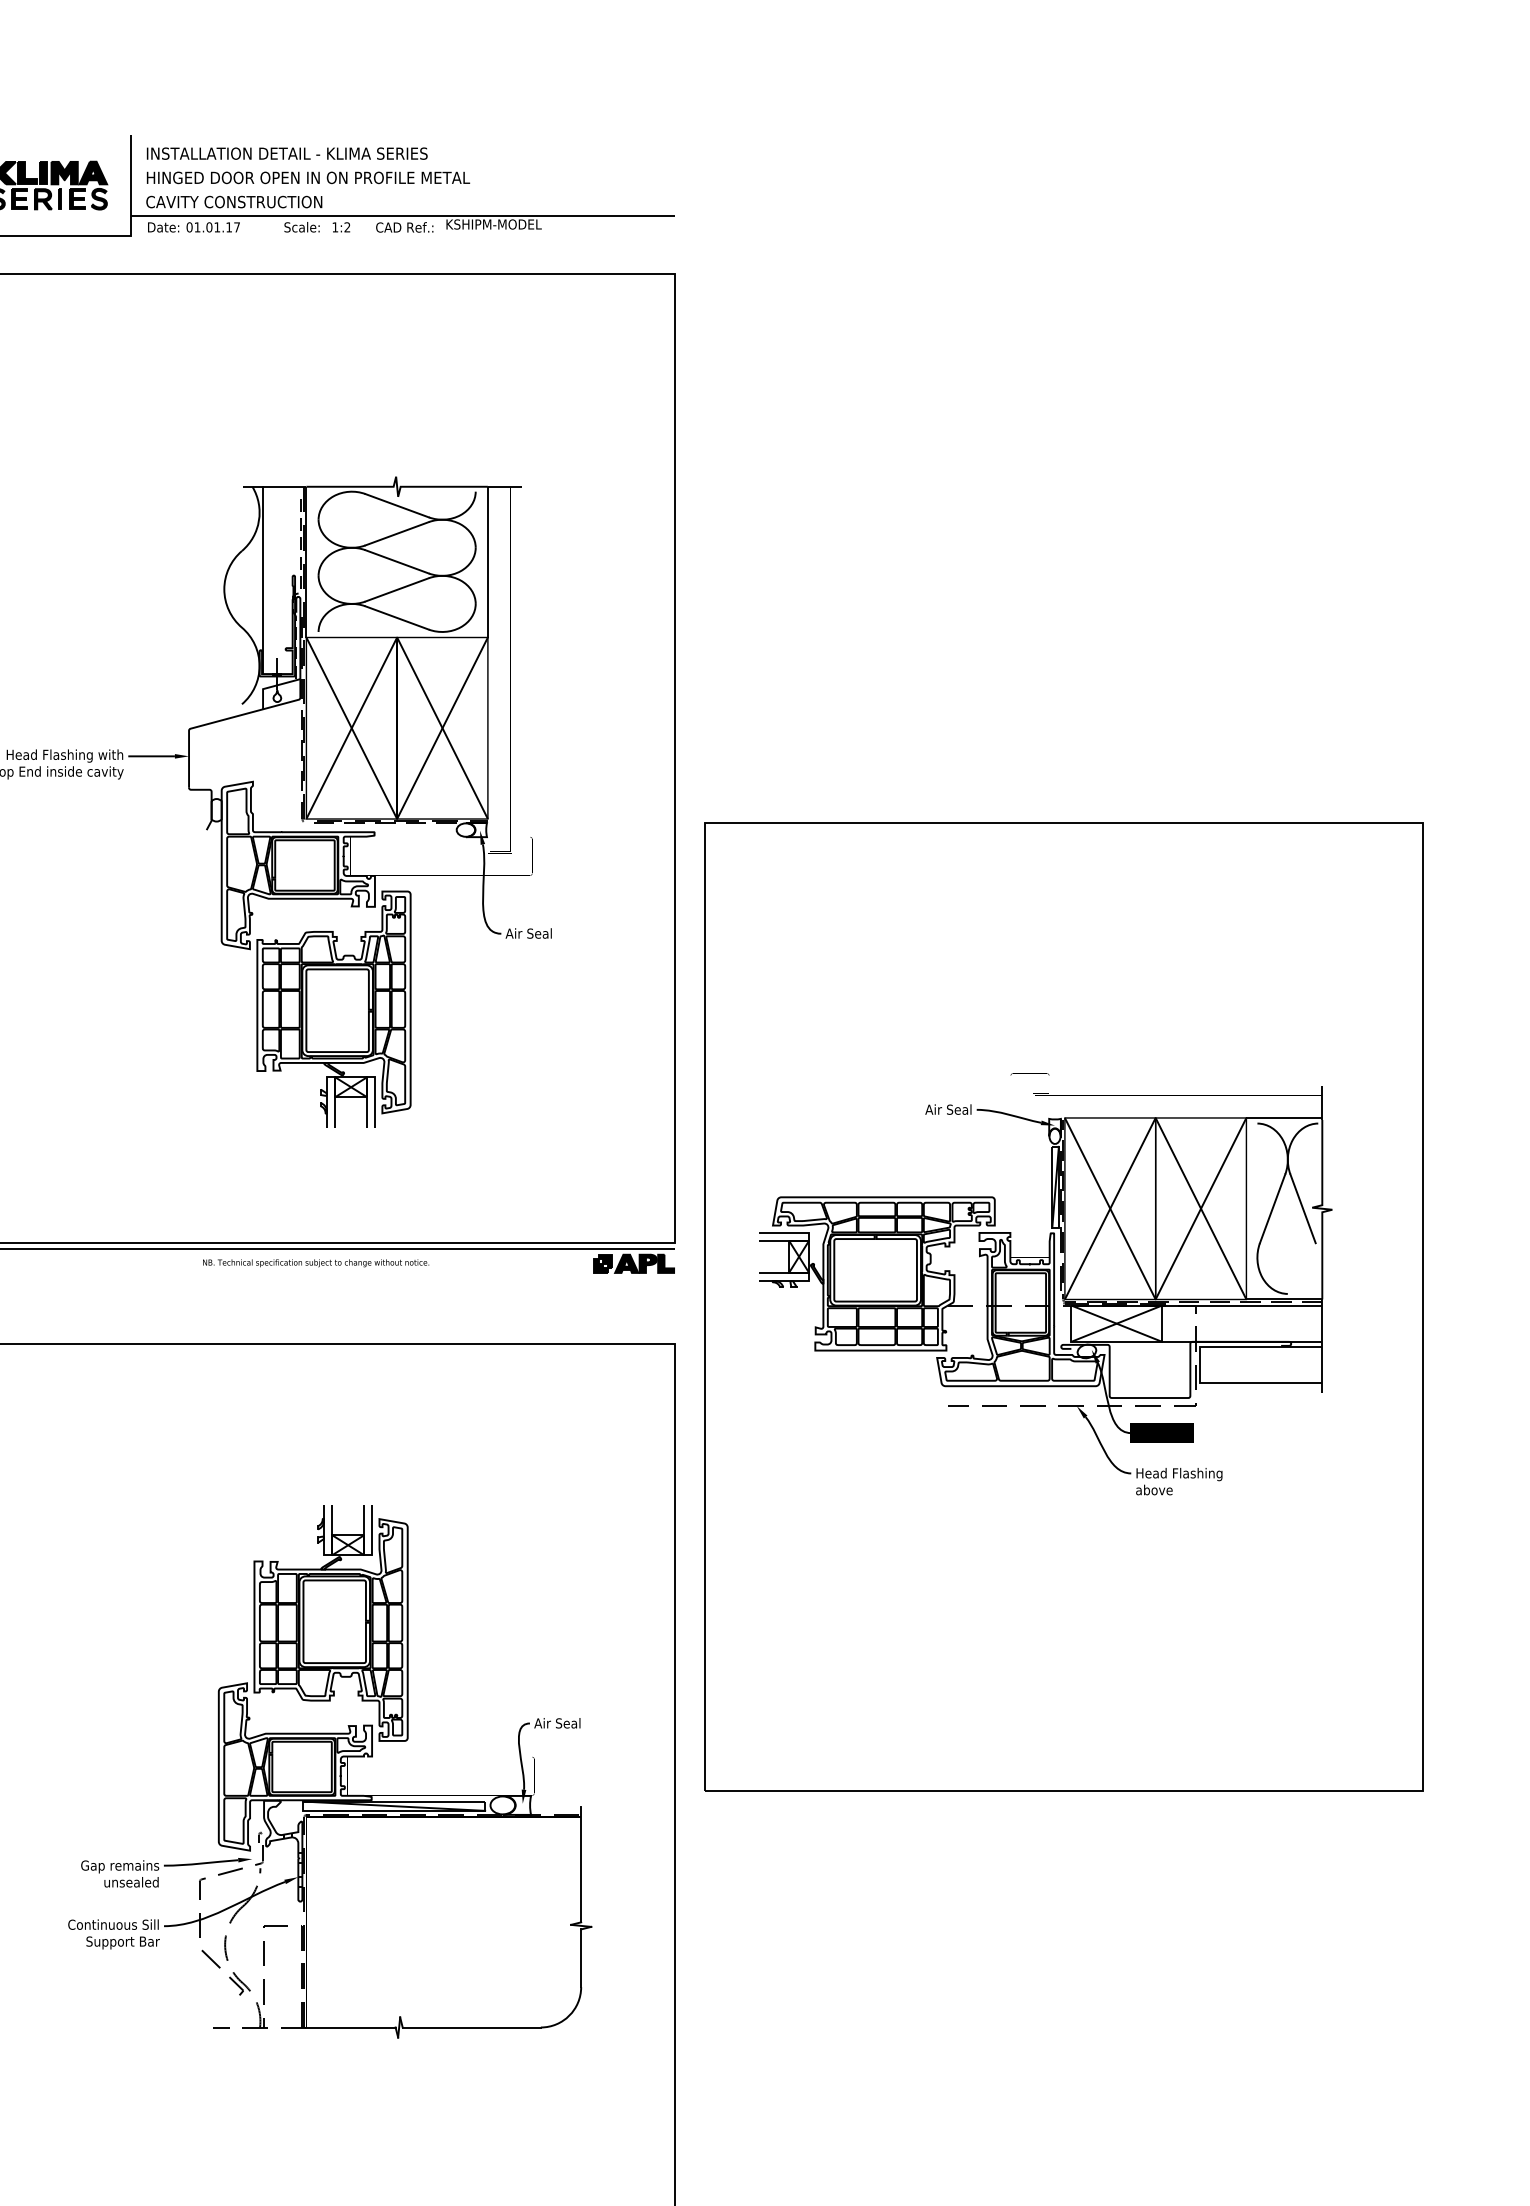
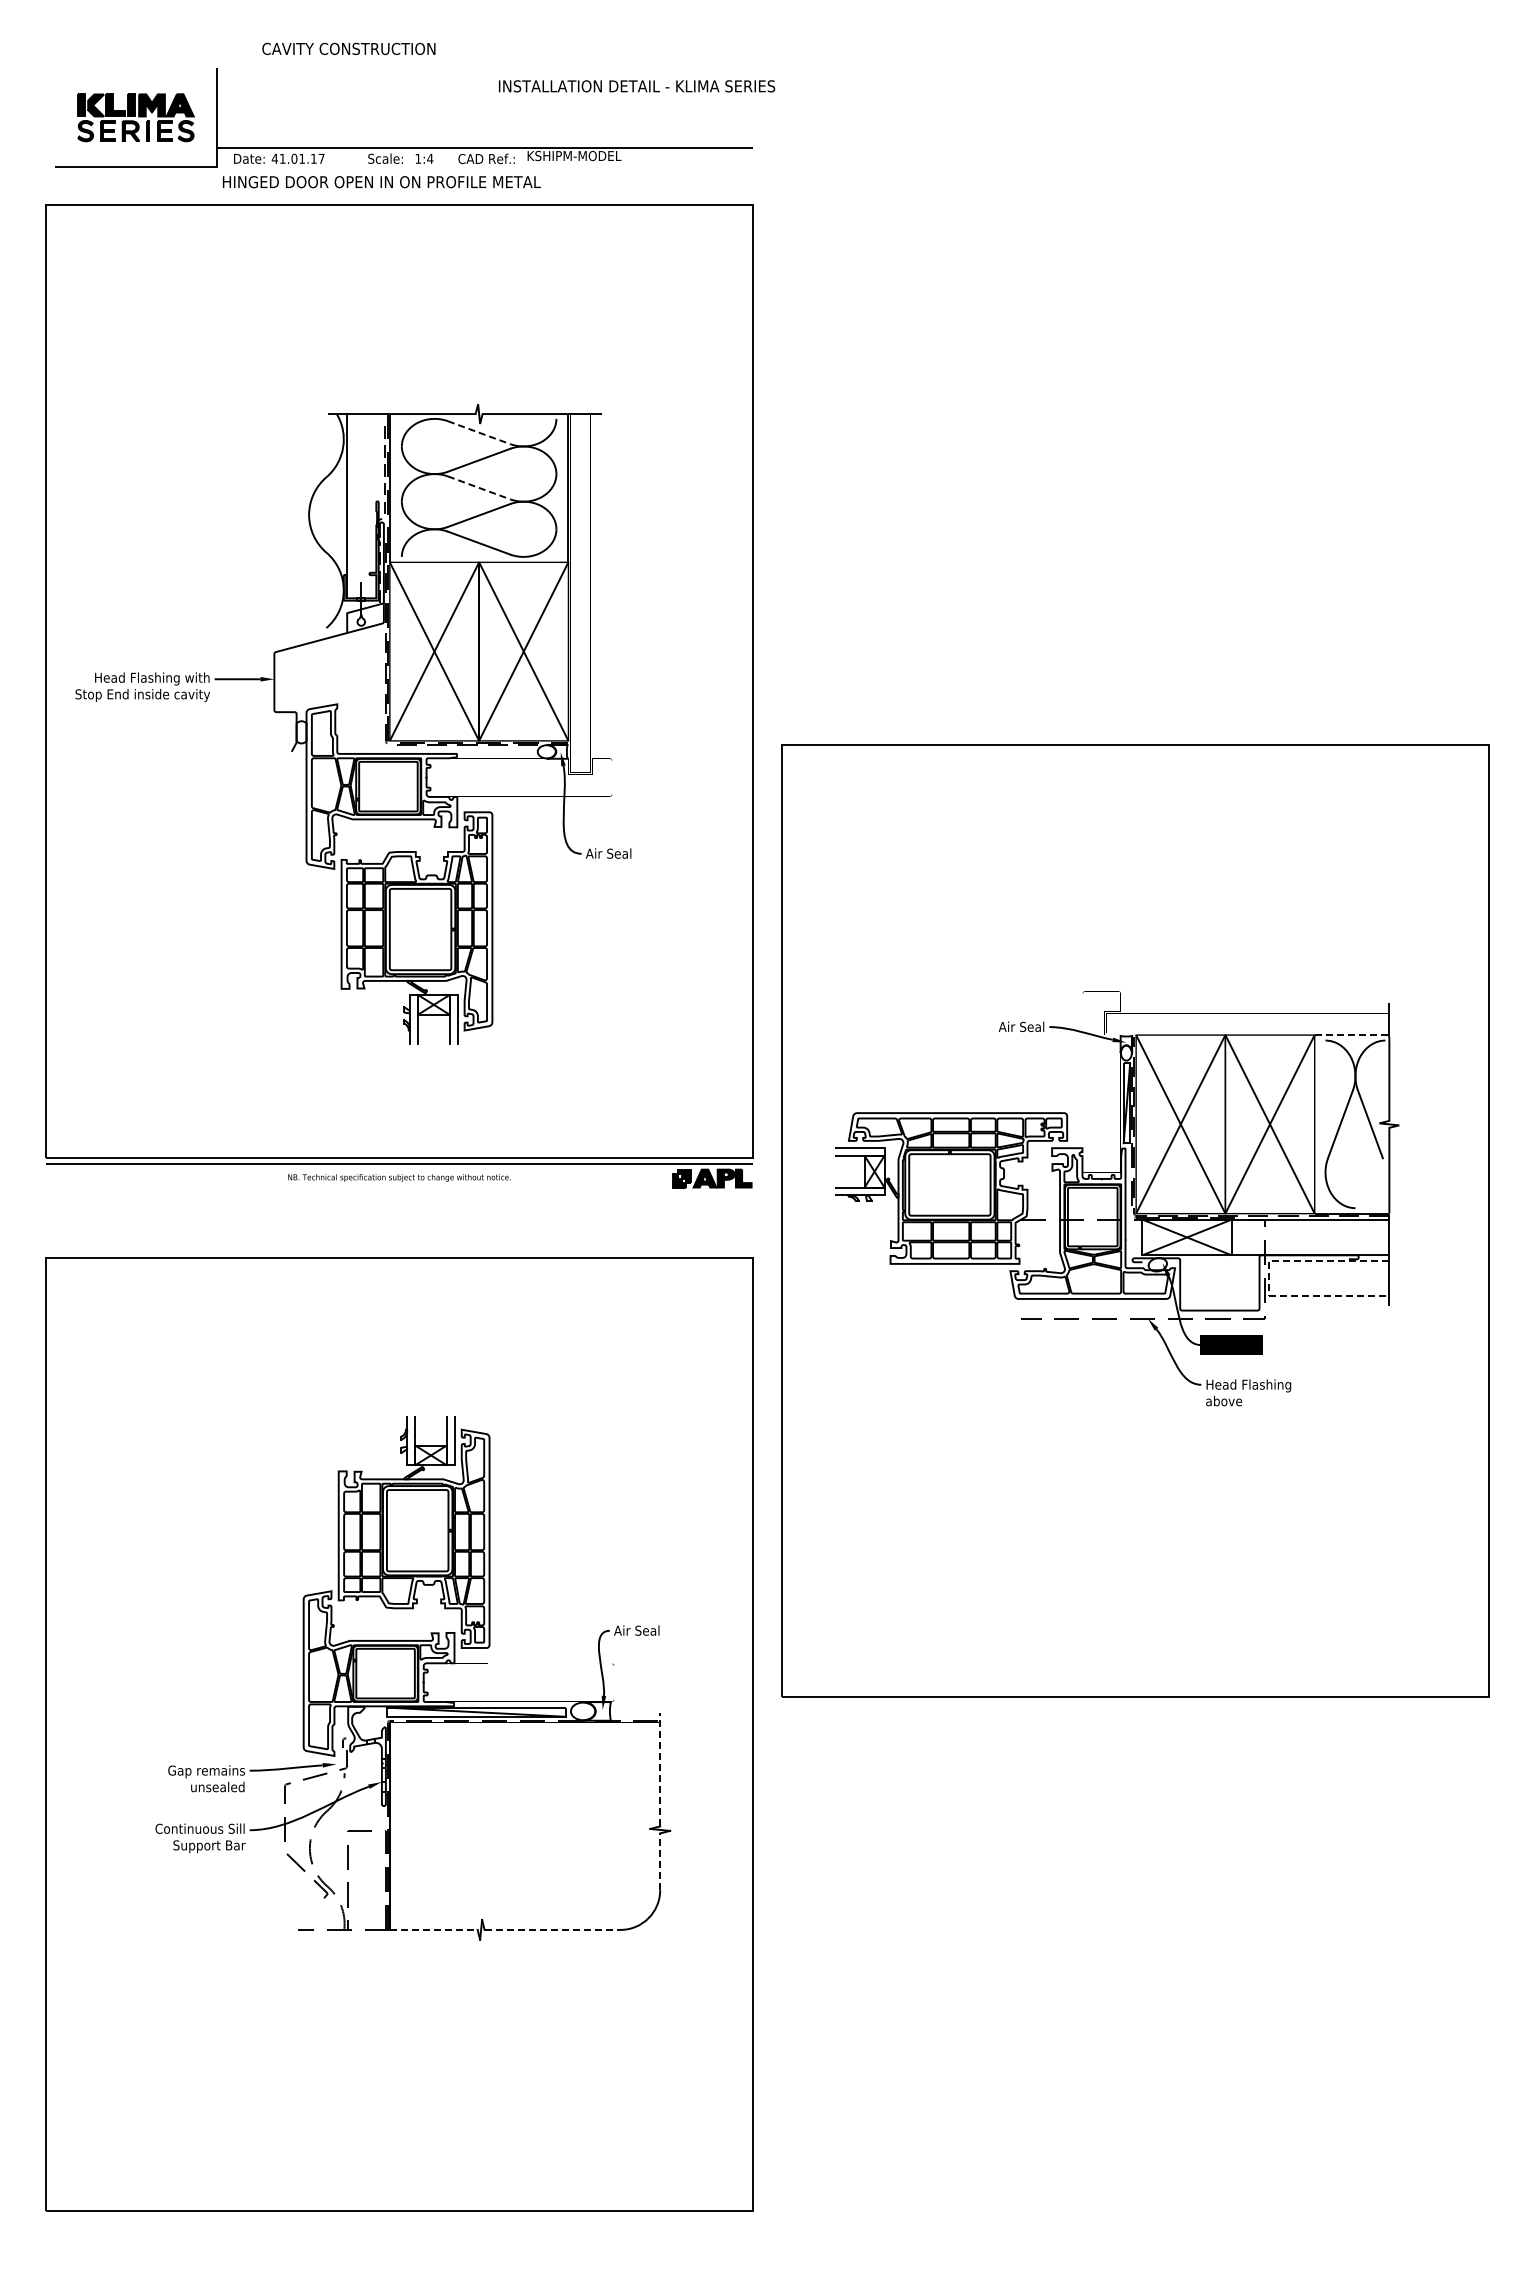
text: (287, 153) -> (637, 86), moved
text: (308, 178) -> (381, 182), moved
text: (233, 201) -> (348, 48), moved
text: (189, 227) -> (274, 158), 01.01.17 -> 41.01.17
text: (347, 227) -> (430, 158), 1:2 -> 1:4
line: (397, 505) -> (479, 432), solid -> dashed
line: (397, 562) -> (479, 488), solid -> dashed
line: (1284, 1118) -> (1352, 1035), solid -> dashed
line: (1200, 1365) -> (1269, 1278), solid -> dashed
line: (581, 1864) -> (660, 1769), solid -> dashed
line: (581, 1957) -> (660, 1861), solid -> dashed
line: (350, 2027) -> (433, 1929), solid -> dashed
line: (471, 2027) -> (552, 1929), solid -> dashed

